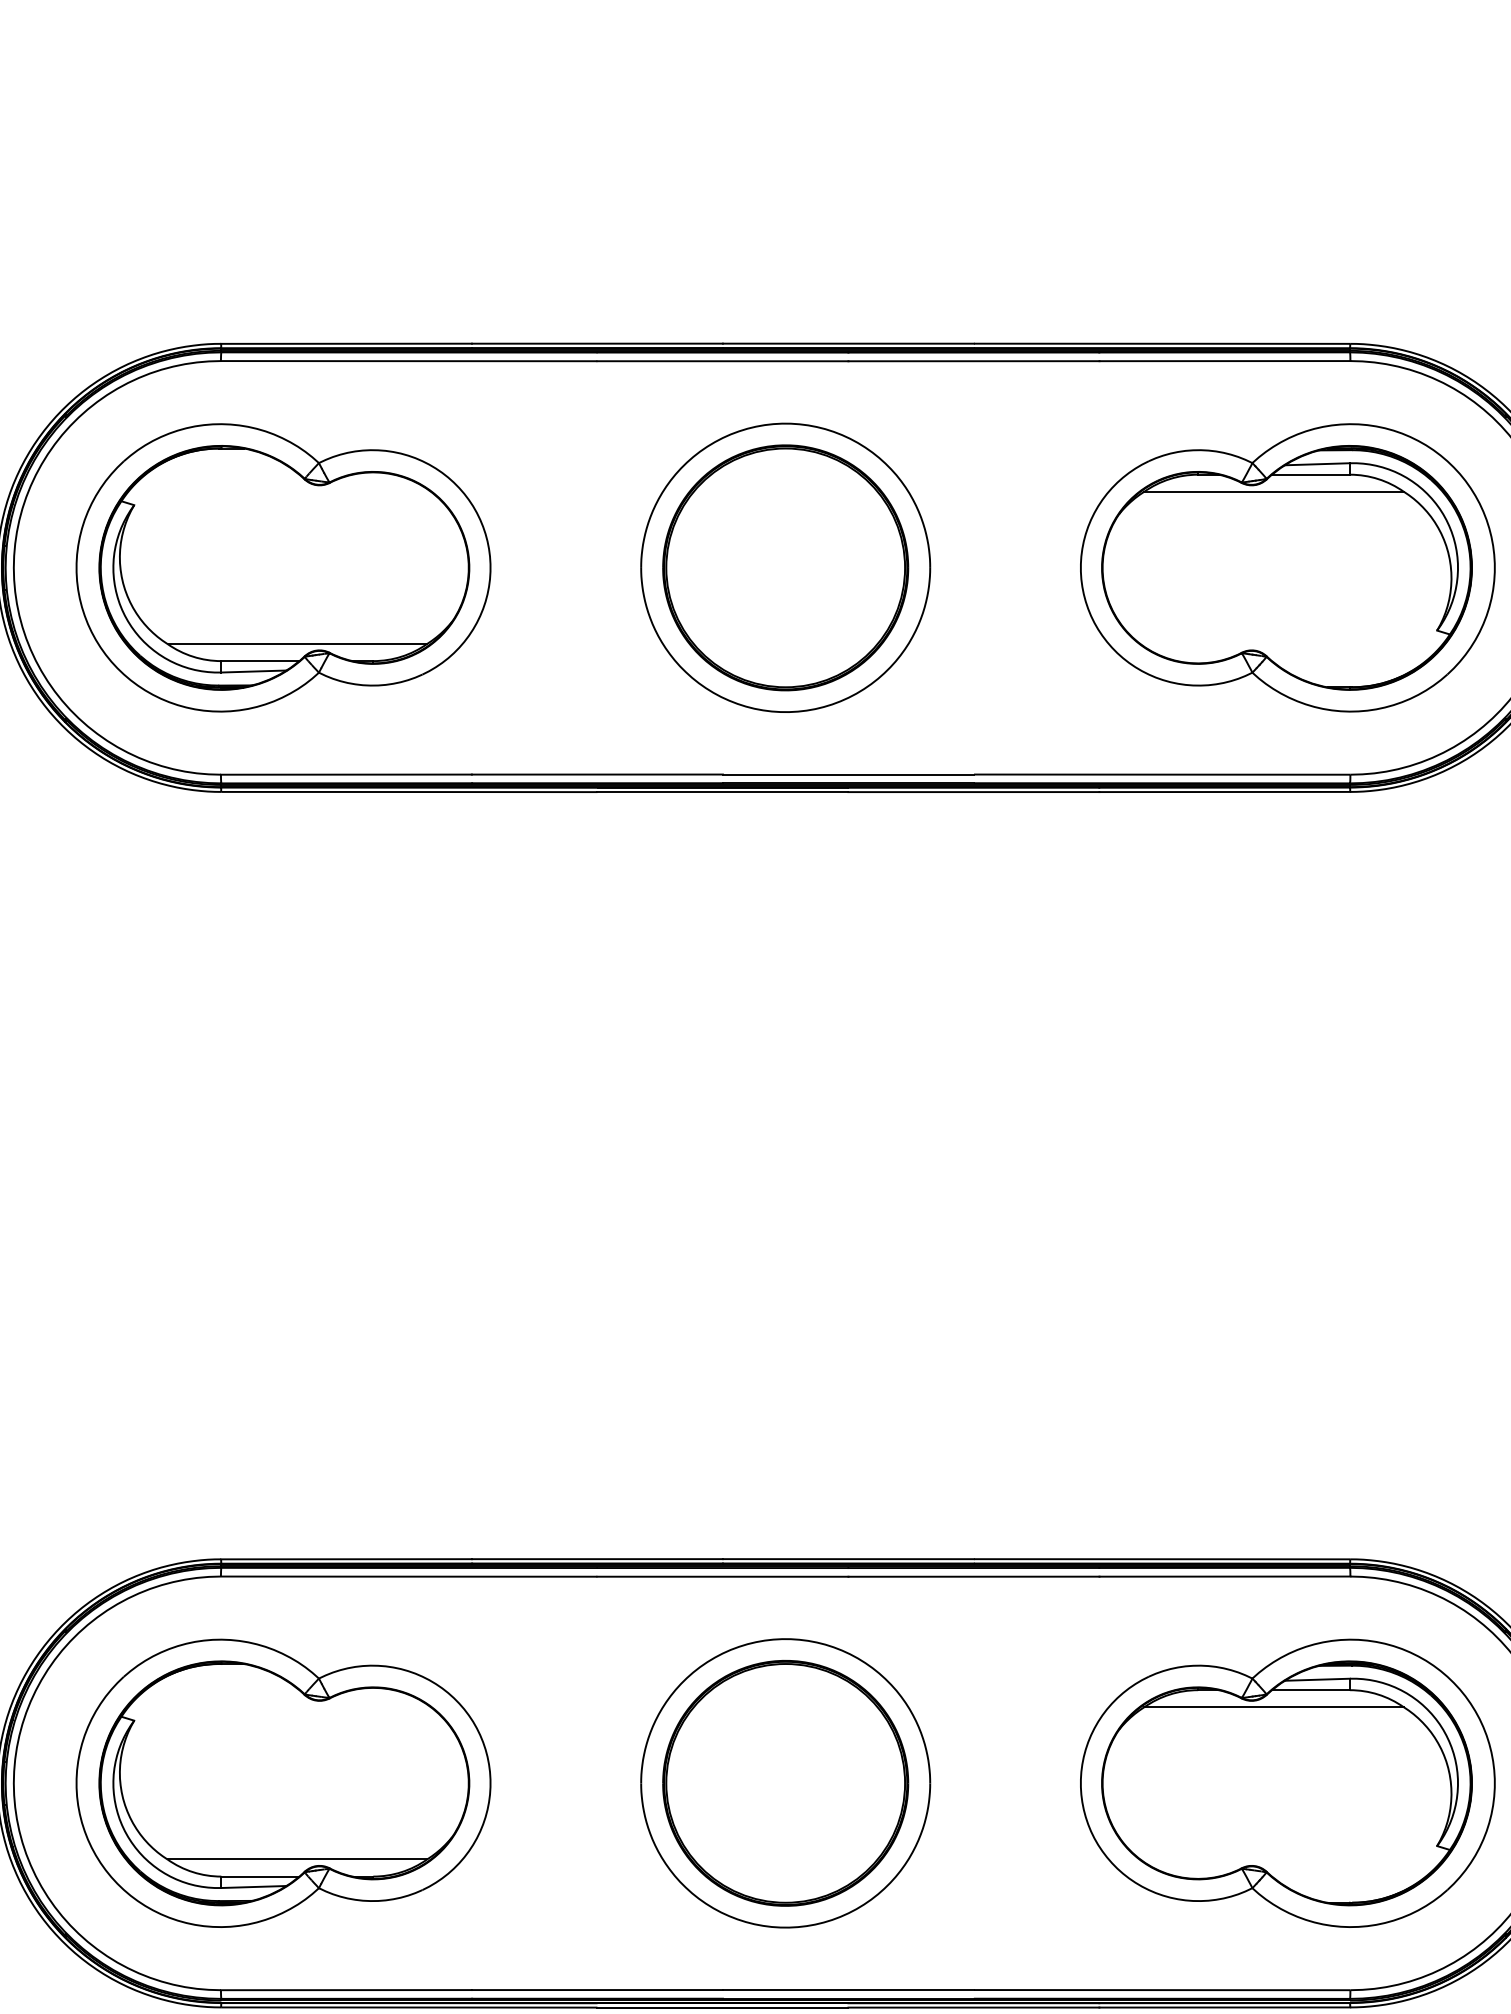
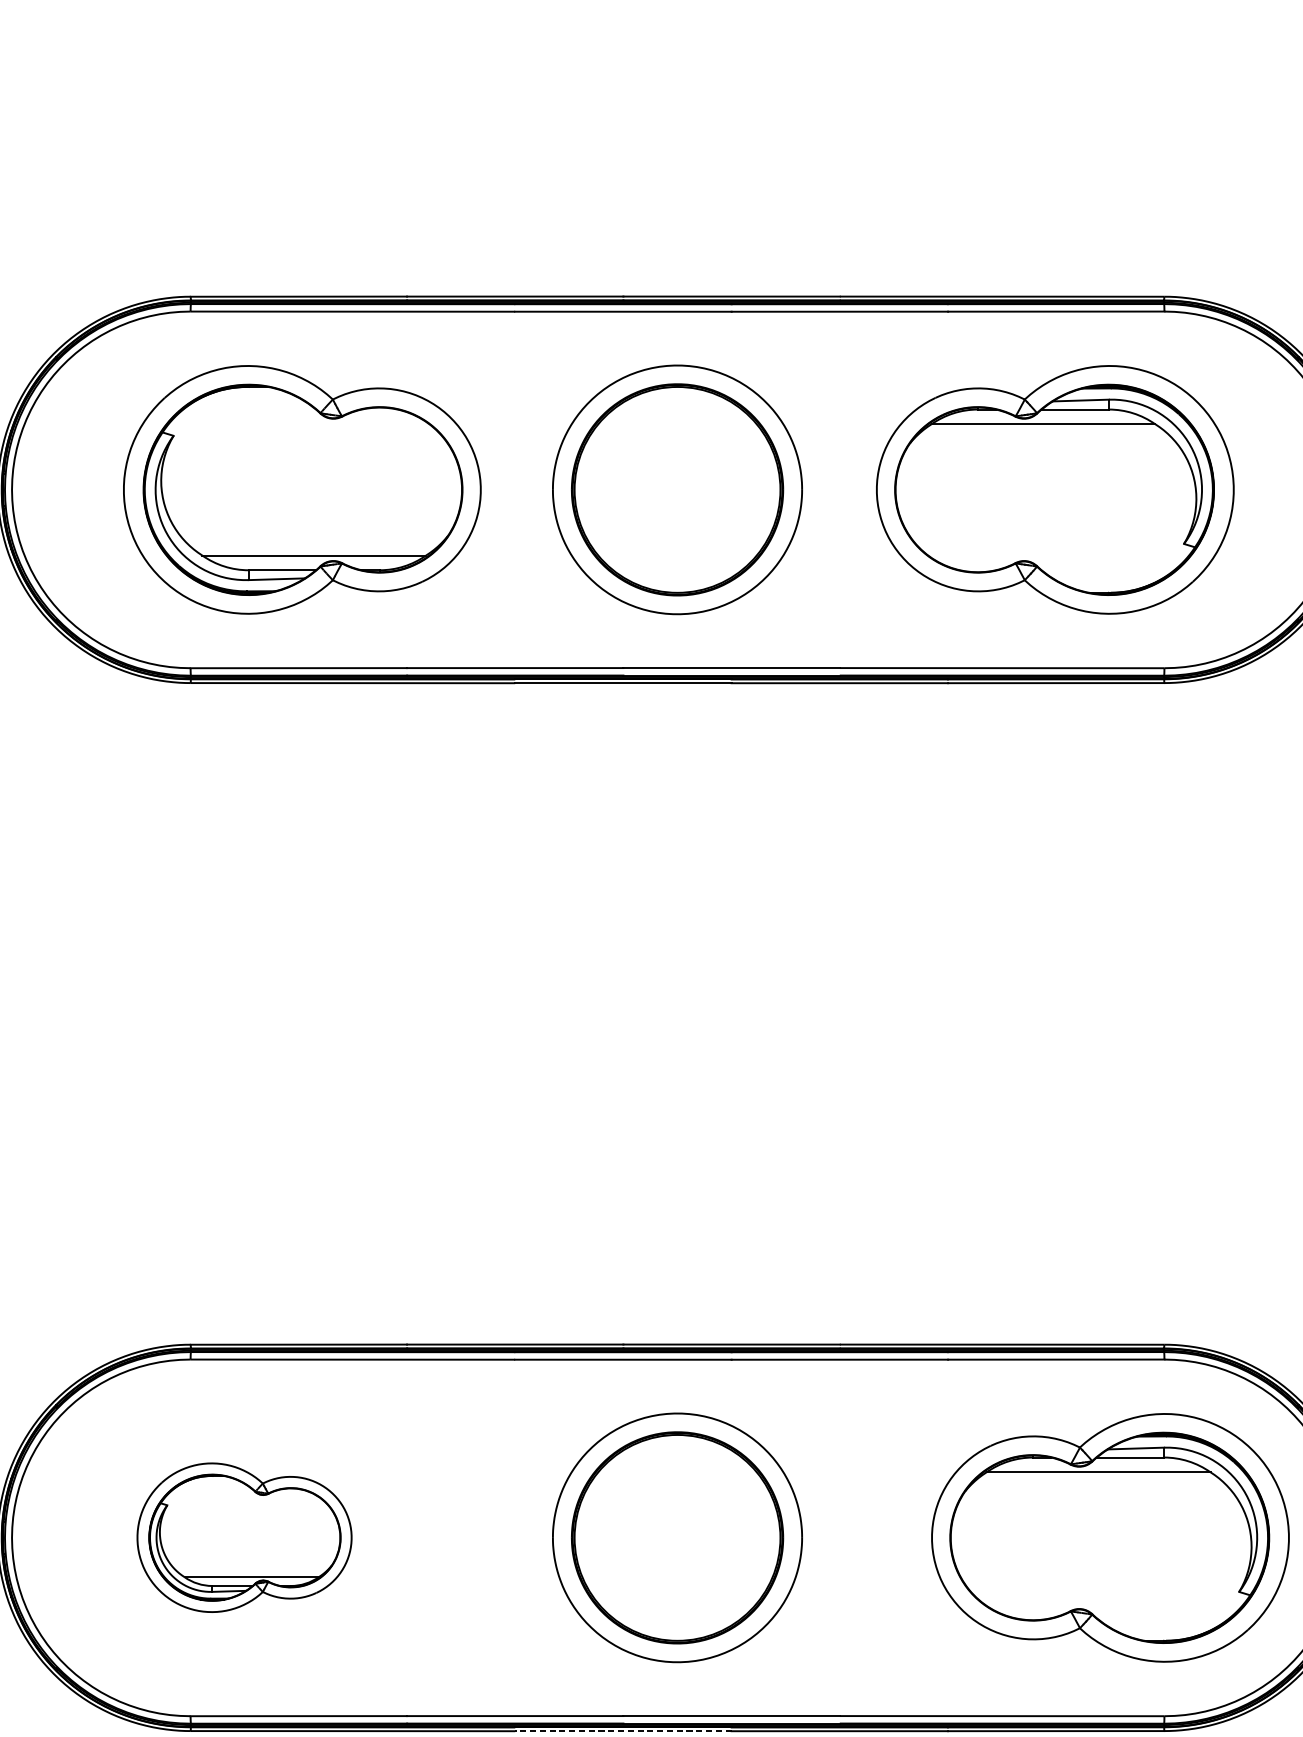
part: (283, 567) -> (302, 489), moved
part: (1287, 567) -> (1055, 489), moved
part: (283, 1782) -> (244, 1537), size x0.6
line: (722, 2007) -> (623, 1731), solid -> dashed

